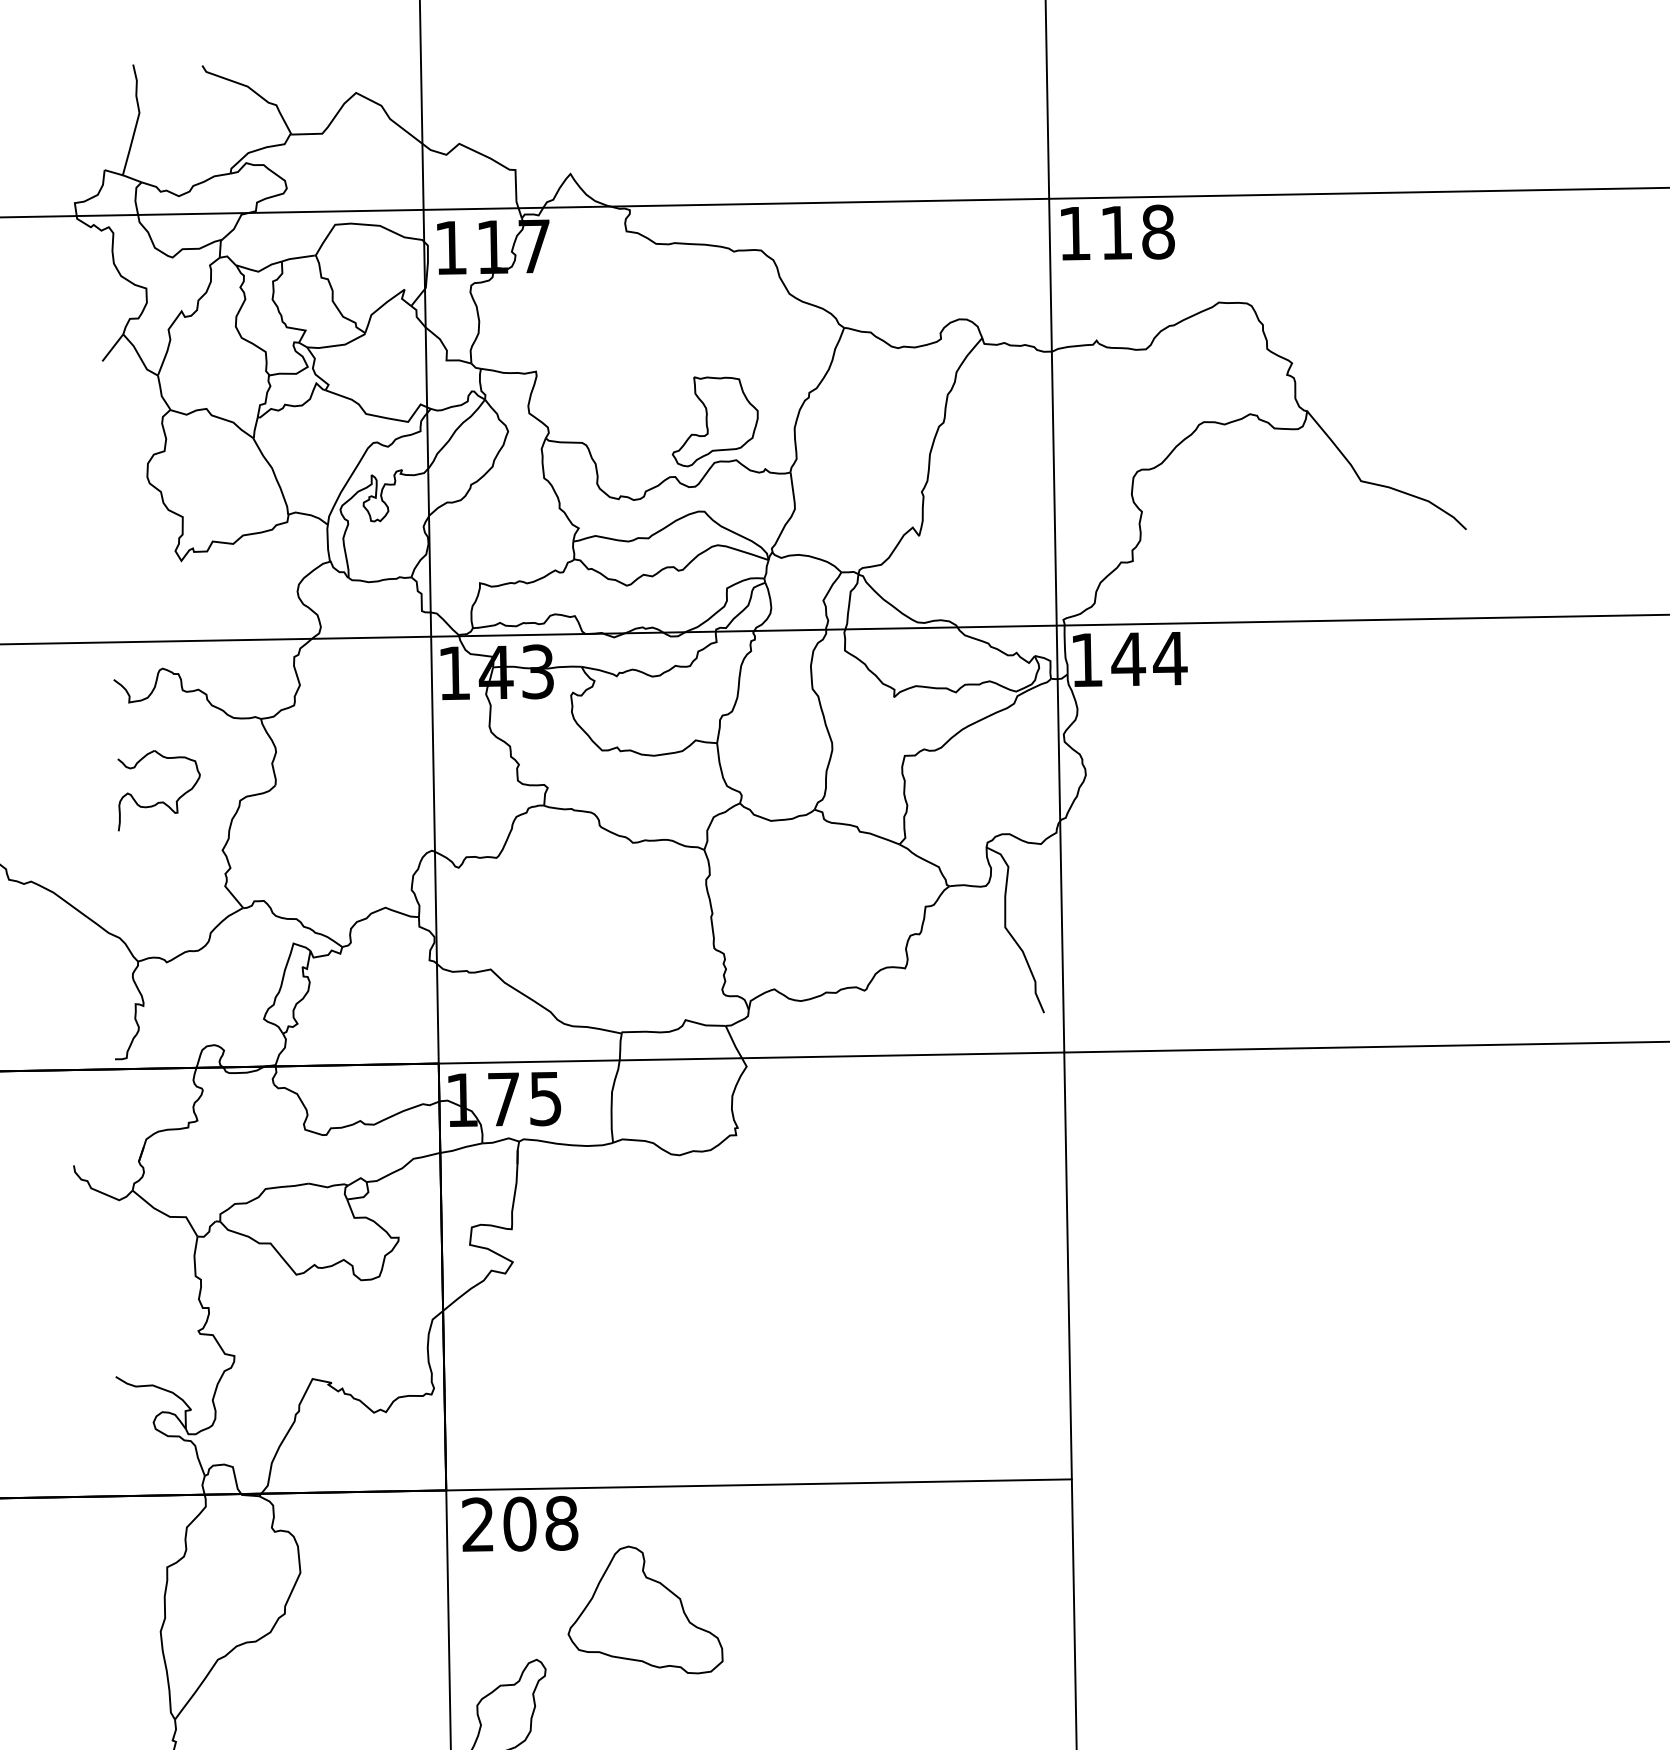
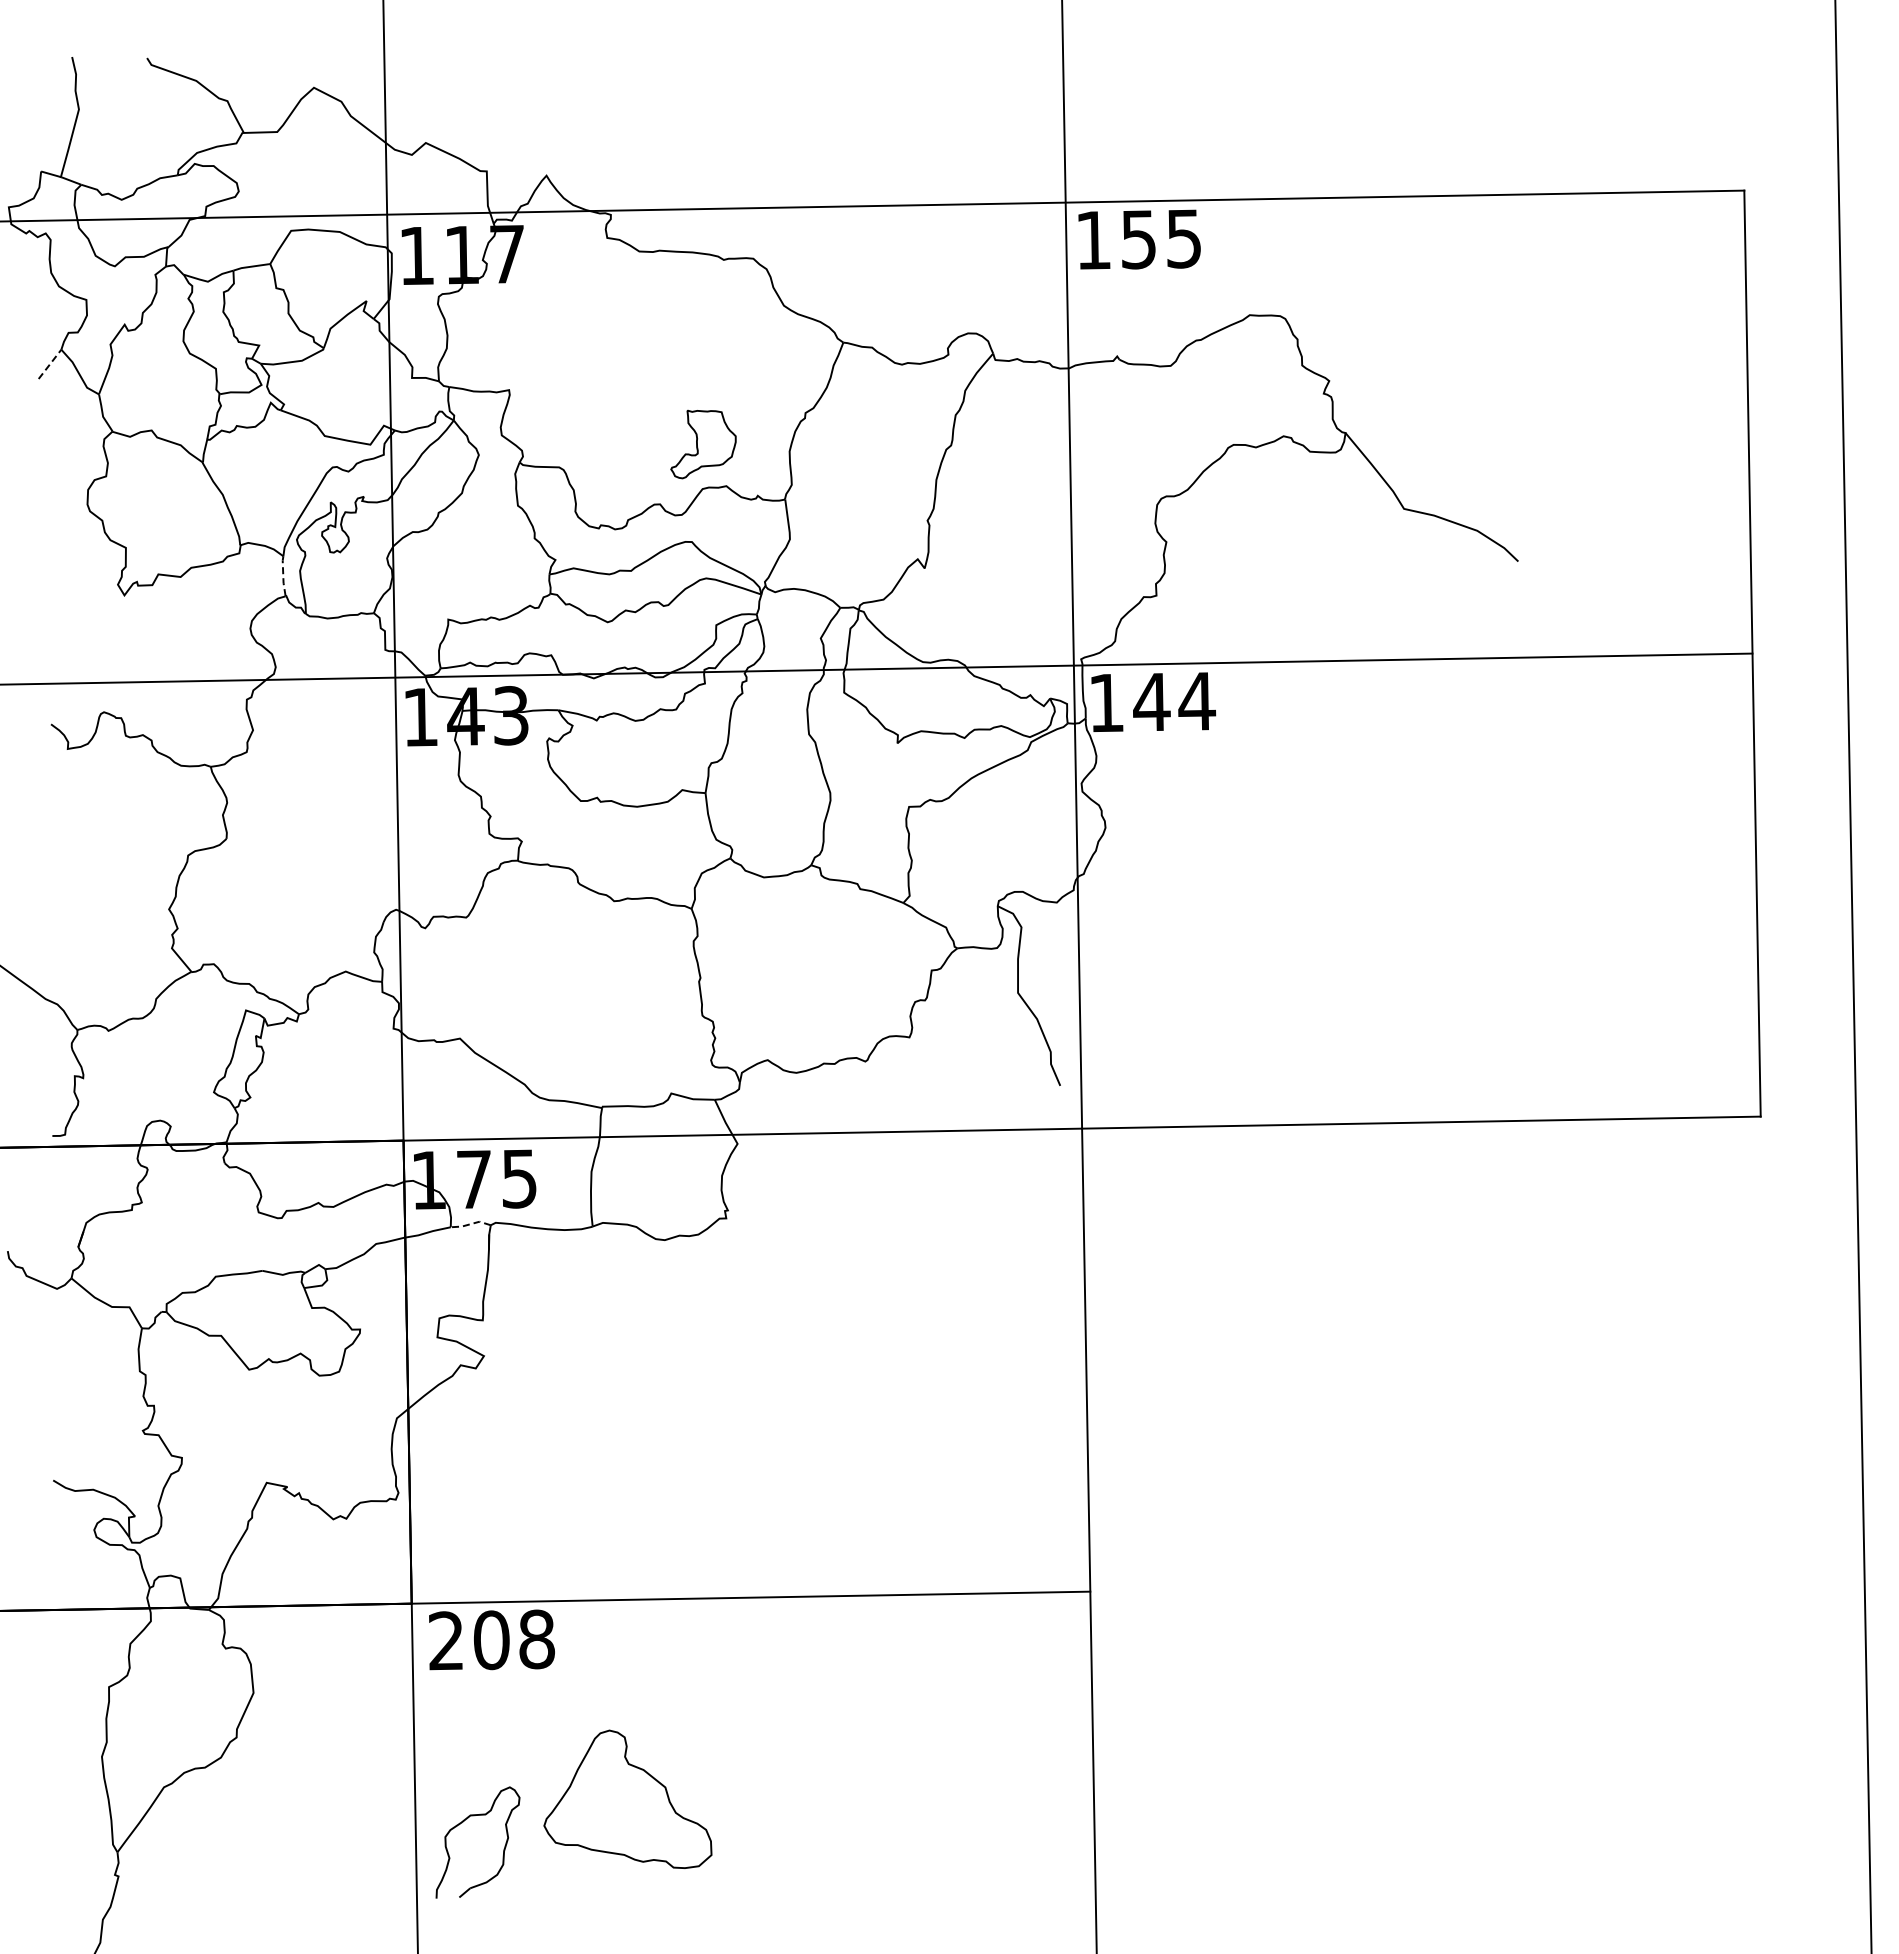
text: (1138, 232) -> (1162, 239), 118 -> 155
line: (113, 348) -> (50, 364), solid -> dashed
part: (715, 421) -> (703, 444), size x0.7
line: (328, 543) -> (283, 576), solid -> dashed
part: (159, 801) -> (100, 856), removed
line: (500, 1140) -> (470, 1224), solid -> dashed
part: (645, 1609) -> (627, 1798), moved

